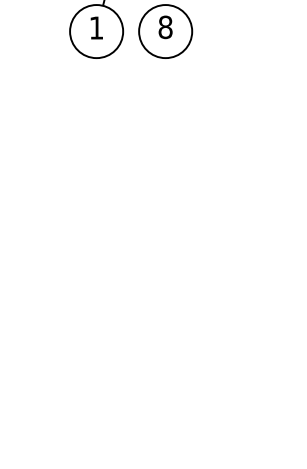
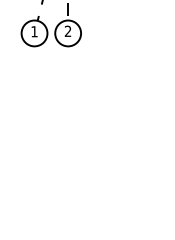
text: (164, 27) -> (67, 31), 8 -> 2

